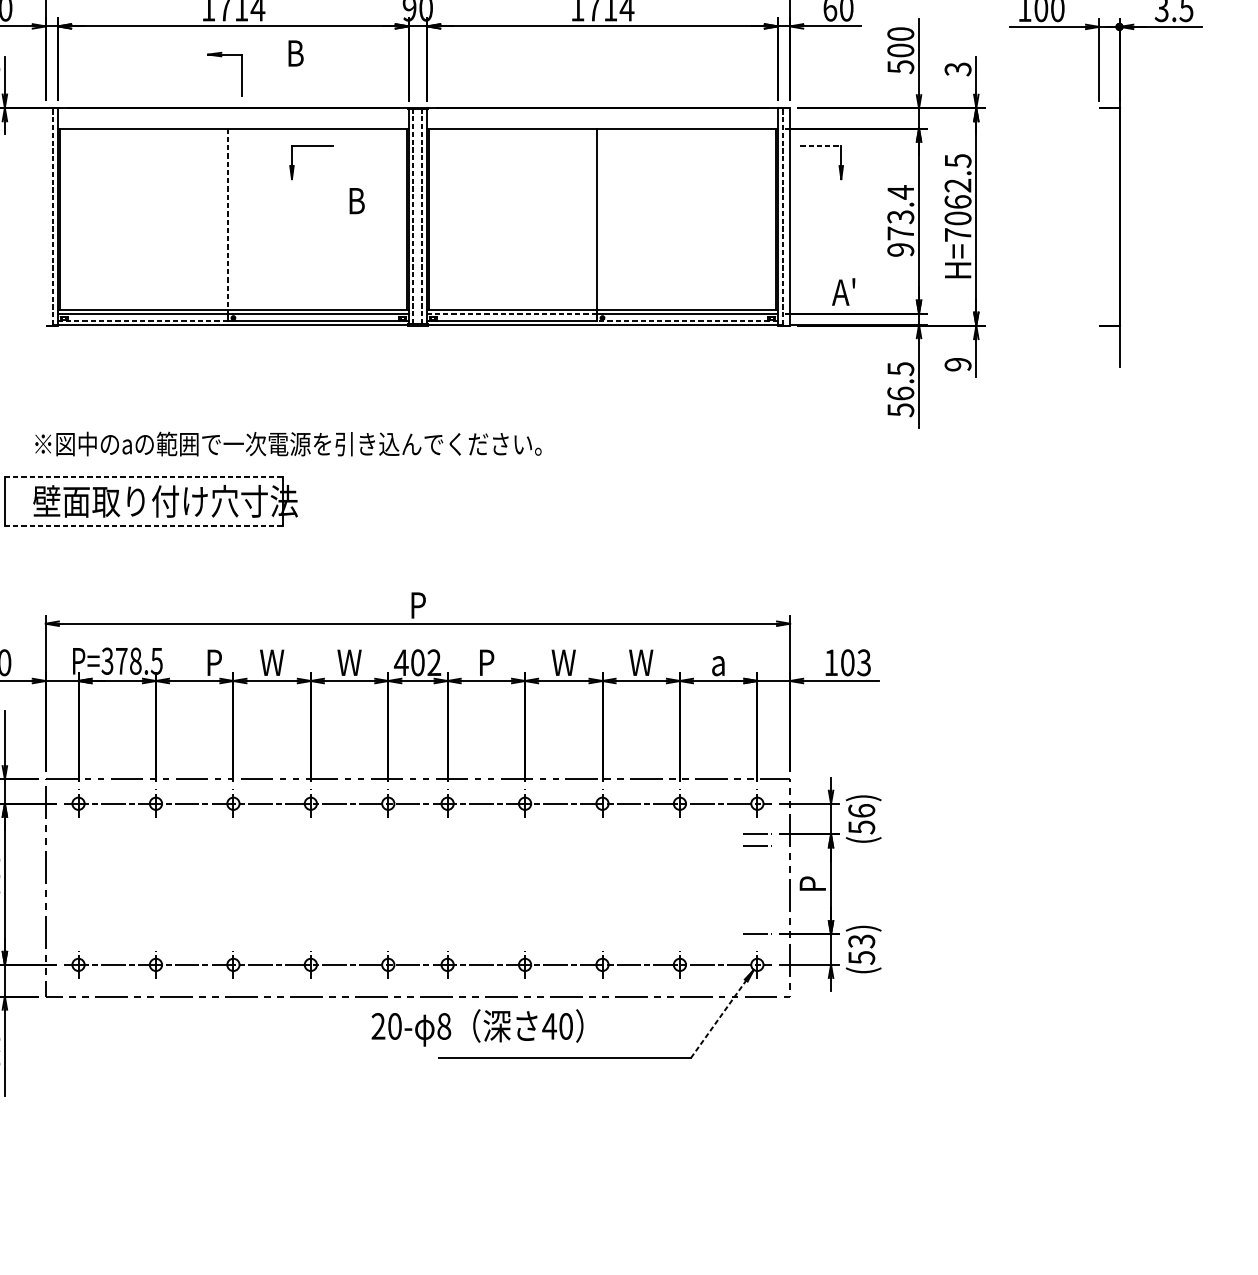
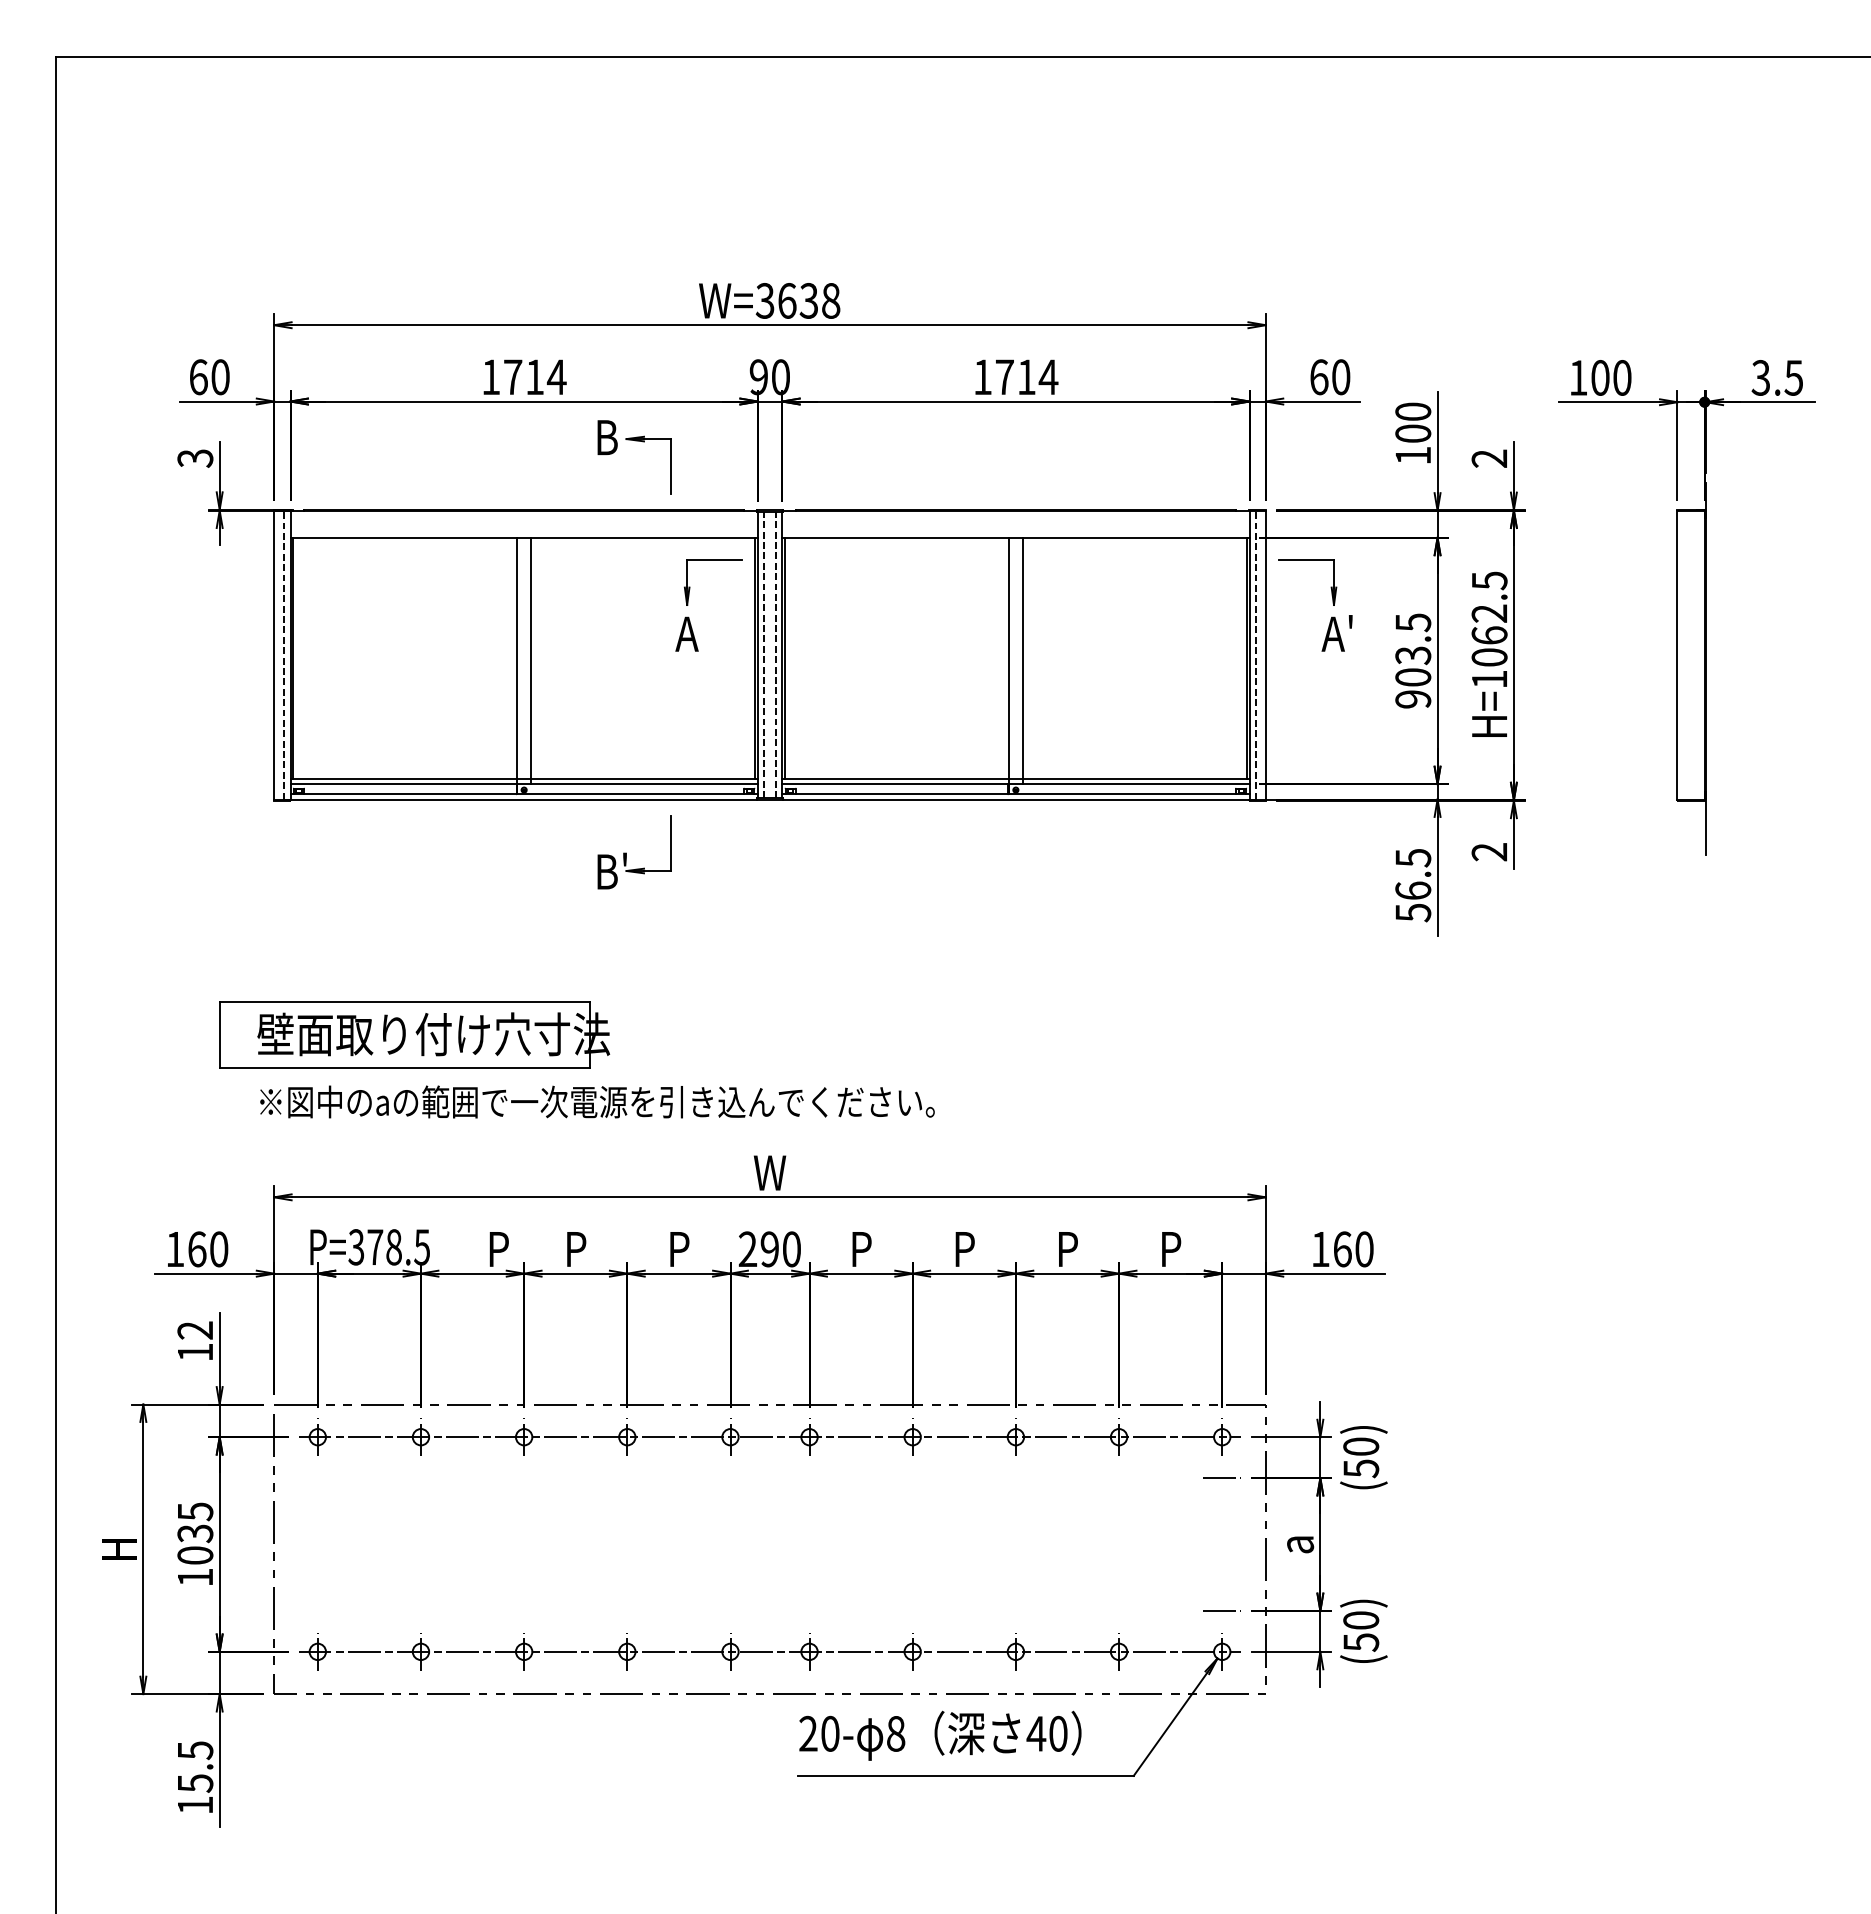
text: (900, 66) -> (1413, 455), 500 -> 100
text: (958, 69) -> (1489, 458), 3 -> 2
part: (241, 73) -> (670, 464), moved
part: (311, 145) -> (713, 560), moved
line: (821, 145) -> (1307, 560), dashed -> solid
text: (356, 200) -> (687, 633), B -> A
text: (900, 212) -> (1413, 649), 973.4 -> 903.5
line: (46, 217) -> (274, 655), added
line: (1099, 217) -> (1677, 655), added
line: (238, 220) -> (531, 660), added
line: (607, 220) -> (1022, 660), added
line: (228, 221) -> (517, 661), dashed -> solid
text: (958, 235) -> (1489, 679), H=7062.5 -> H=1062.5
text: (843, 292) -> (1336, 633), moved
line: (511, 313) -> (894, 784), dashed -> solid
line: (142, 321) -> (403, 794), dashed -> solid
line: (687, 321) -> (1128, 794), dashed -> solid
part: (310, 364) -> (626, 852), added
text: (958, 364) -> (1489, 852), 9 -> 2
text: (288, 443) -> (597, 1101), moved
line: (144, 477) -> (405, 1002), dashed -> solid
line: (144, 526) -> (405, 1067), dashed -> solid
text: (417, 605) -> (769, 1172), P -> W
text: (271, 662) -> (575, 1249), W -> P
text: (349, 662) -> (678, 1249), W -> P
text: (417, 662) -> (769, 1249), 402 -> 290
text: (563, 662) -> (964, 1249), W -> P
text: (641, 662) -> (1067, 1249), W -> P
text: (719, 662) -> (1171, 1249), a -> P
text: (855, 662) -> (1353, 1249), 103 -> 160
text: (861, 810) -> (1361, 1446), (56) -> (50)
line: (756, 846) -> (1221, 1493), removed
text: (813, 883) -> (1296, 1543), P -> a
text: (861, 941) -> (1361, 1620), (53) -> (50)
line: (718, 1018) -> (1170, 1723), dashed -> solid
text: (477, 1027) -> (940, 1735), moved

